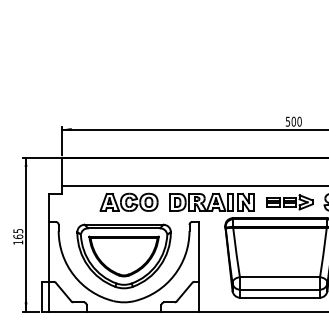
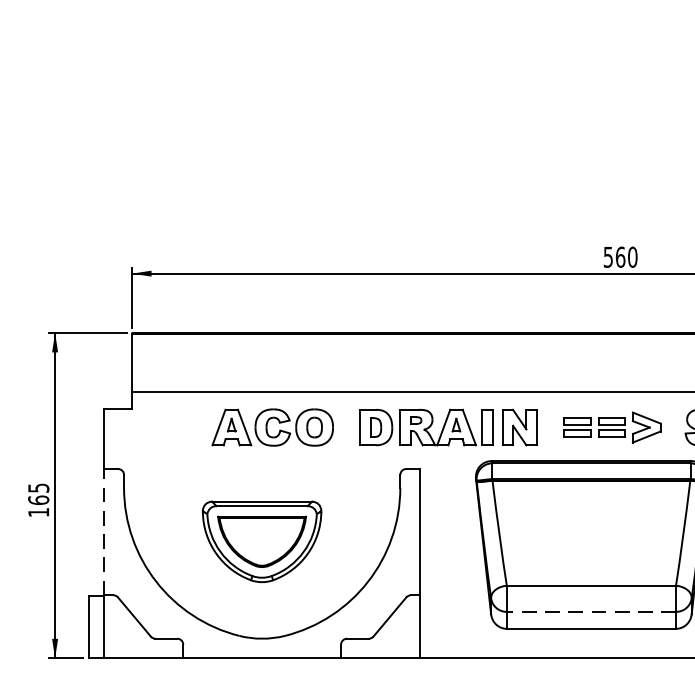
text: (293, 120) -> (619, 254), 500 -> 560
line: (49, 251) -> (104, 531), solid -> dashed
part: (123, 256) -> (260, 541), size x0.6
line: (279, 289) -> (590, 611), solid -> dashed

